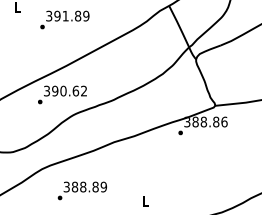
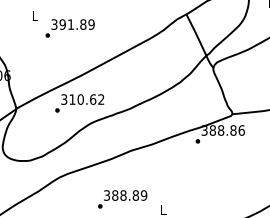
text: (64, 20) -> (69, 28), moved
text: (55, 91) -> (72, 99), 390.62 -> 310.62
text: (82, 191) -> (122, 199), moved

